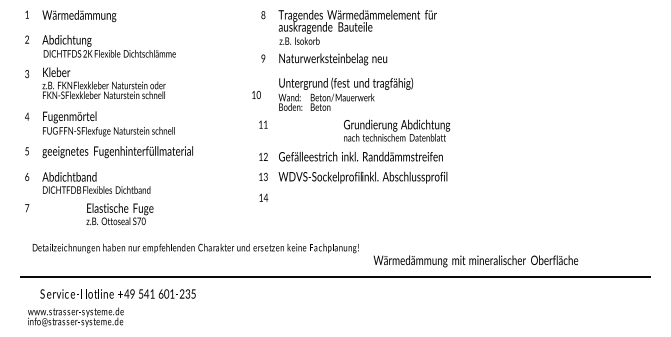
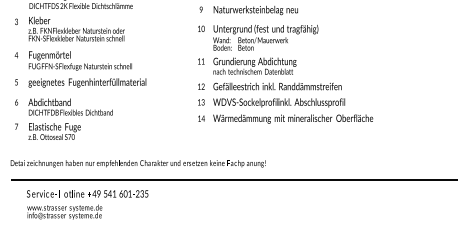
text: (256, 94) -> (201, 28), moved
text: (397, 130) -> (255, 66), moved
text: (119, 214) -> (54, 131), moved
text: (195, 248) -> (138, 163), moved
text: (475, 261) -> (292, 119), moved
text: (75, 316) -> (64, 211), moved

